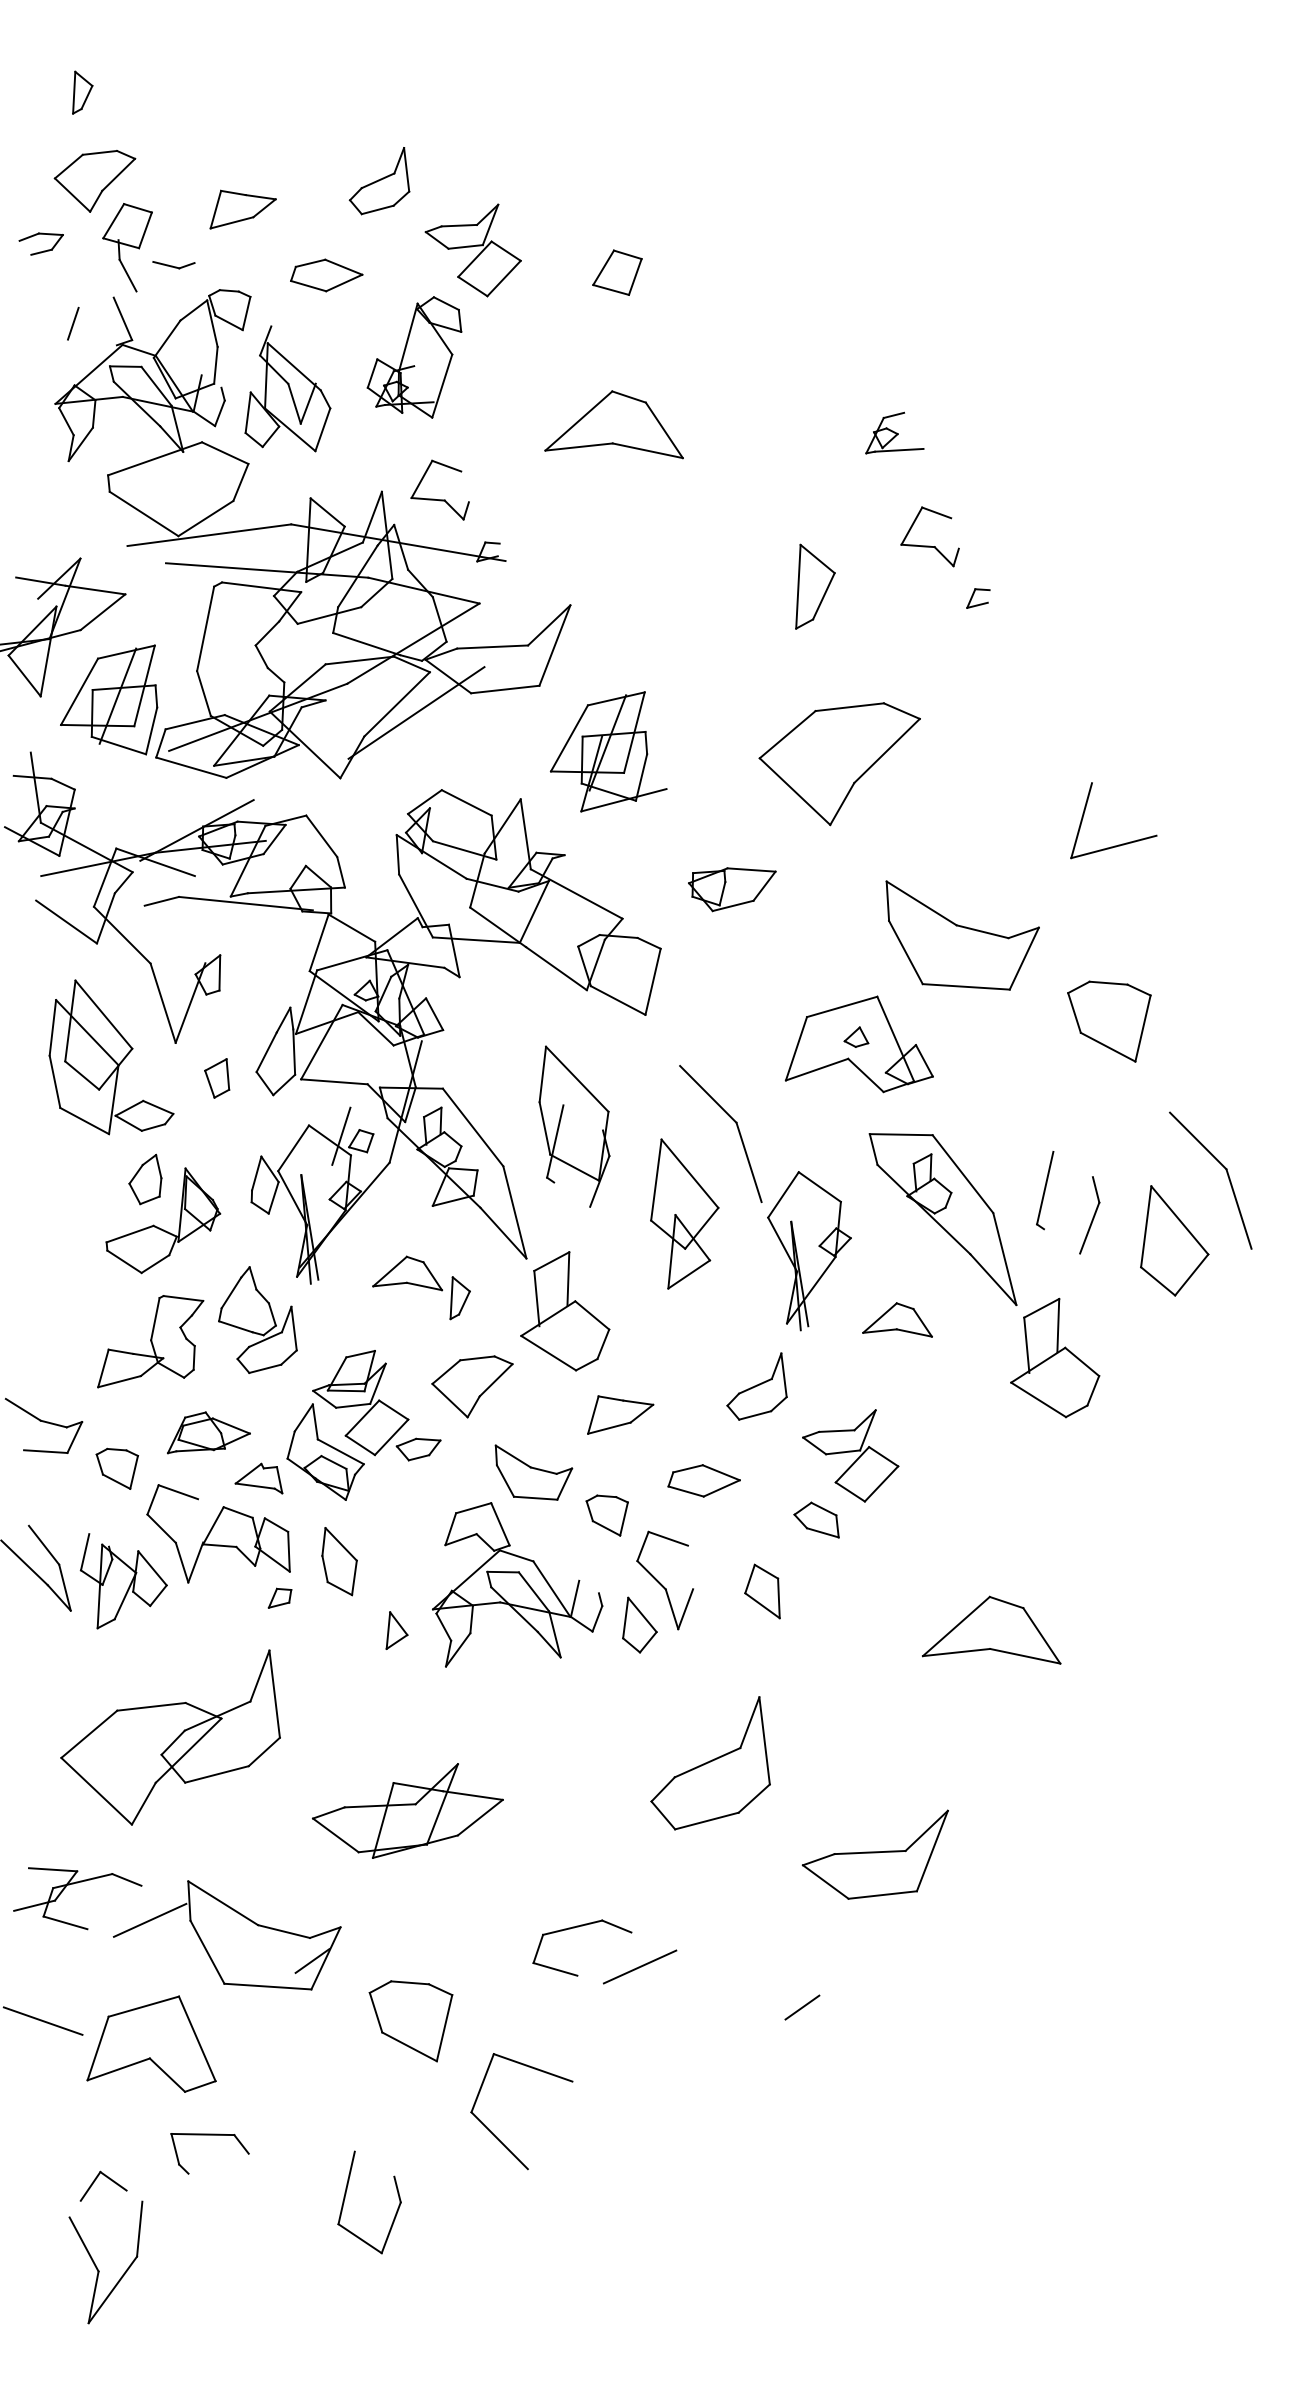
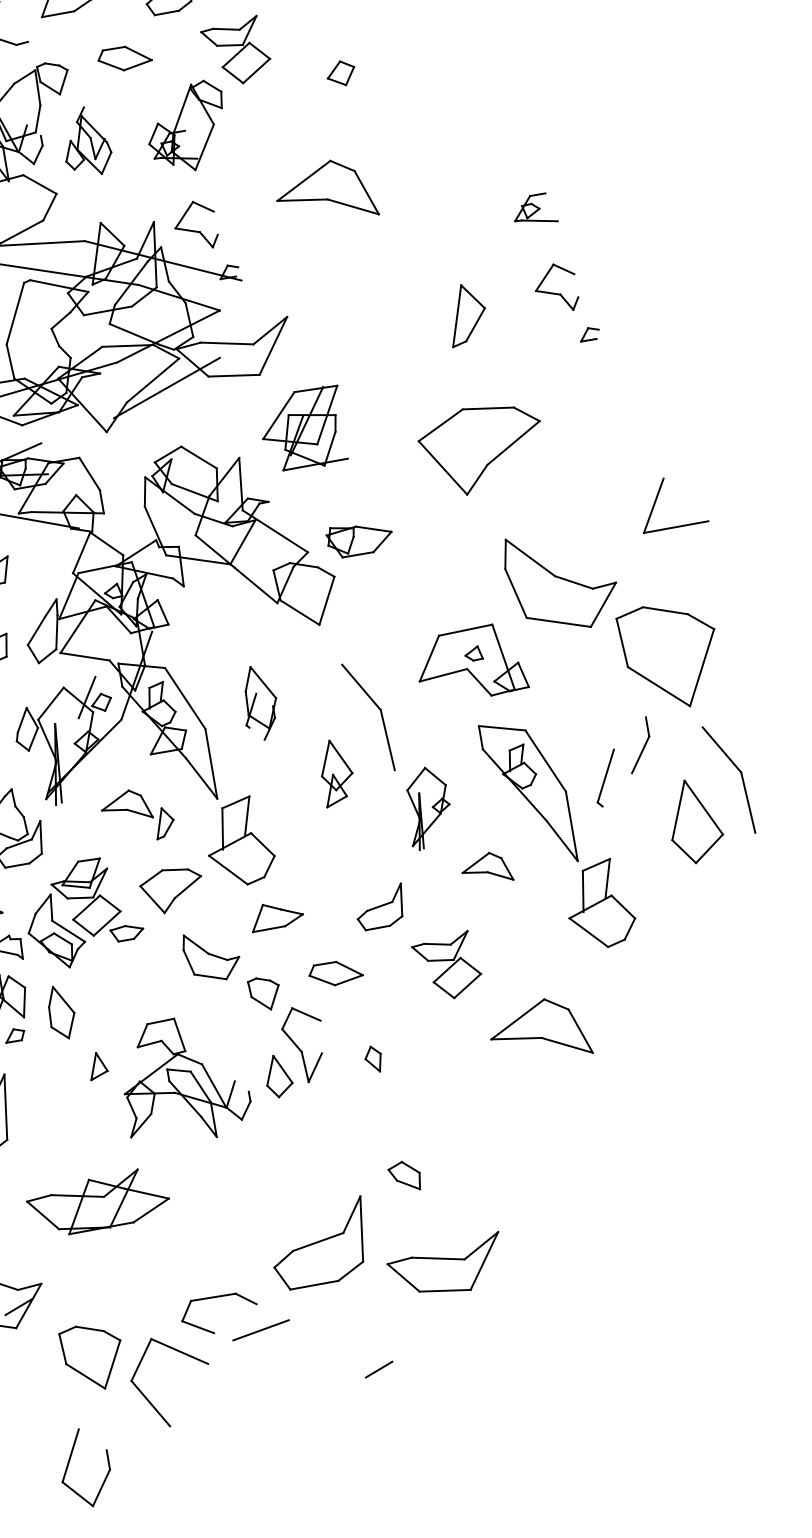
part: (617, 272) -> (341, 73), size x0.7
part: (287, 388) -> (89, 140), size x0.7
part: (732, 889) -> (358, 542), moved
part: (1109, 1021) -> (662, 656), size x1.6
part: (574, 1126) -> (260, 703), size x0.6
part: (684, 1213) -> (337, 774), size x0.6
part: (1089, 1215) -> (641, 745), moved
part: (809, 1251) -> (427, 809), size x0.7
part: (816, 1519) -> (404, 1174), moved
part: (517, 1584) -> (188, 1080), moved
part: (762, 1591) -> (373, 1058), size x0.6
part: (991, 1629) -> (543, 1023), moved
part: (710, 1763) -> (320, 1242), moved
part: (496, 2136) -> (148, 1400), moved
part: (345, 2198) -> (69, 1463), moved

